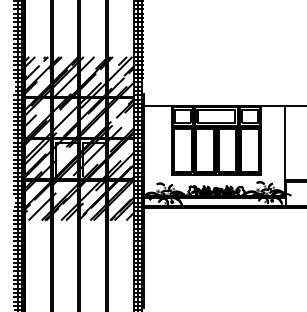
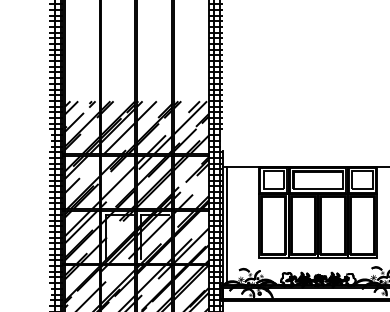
line: (147, 150) -> (226, 225), added

